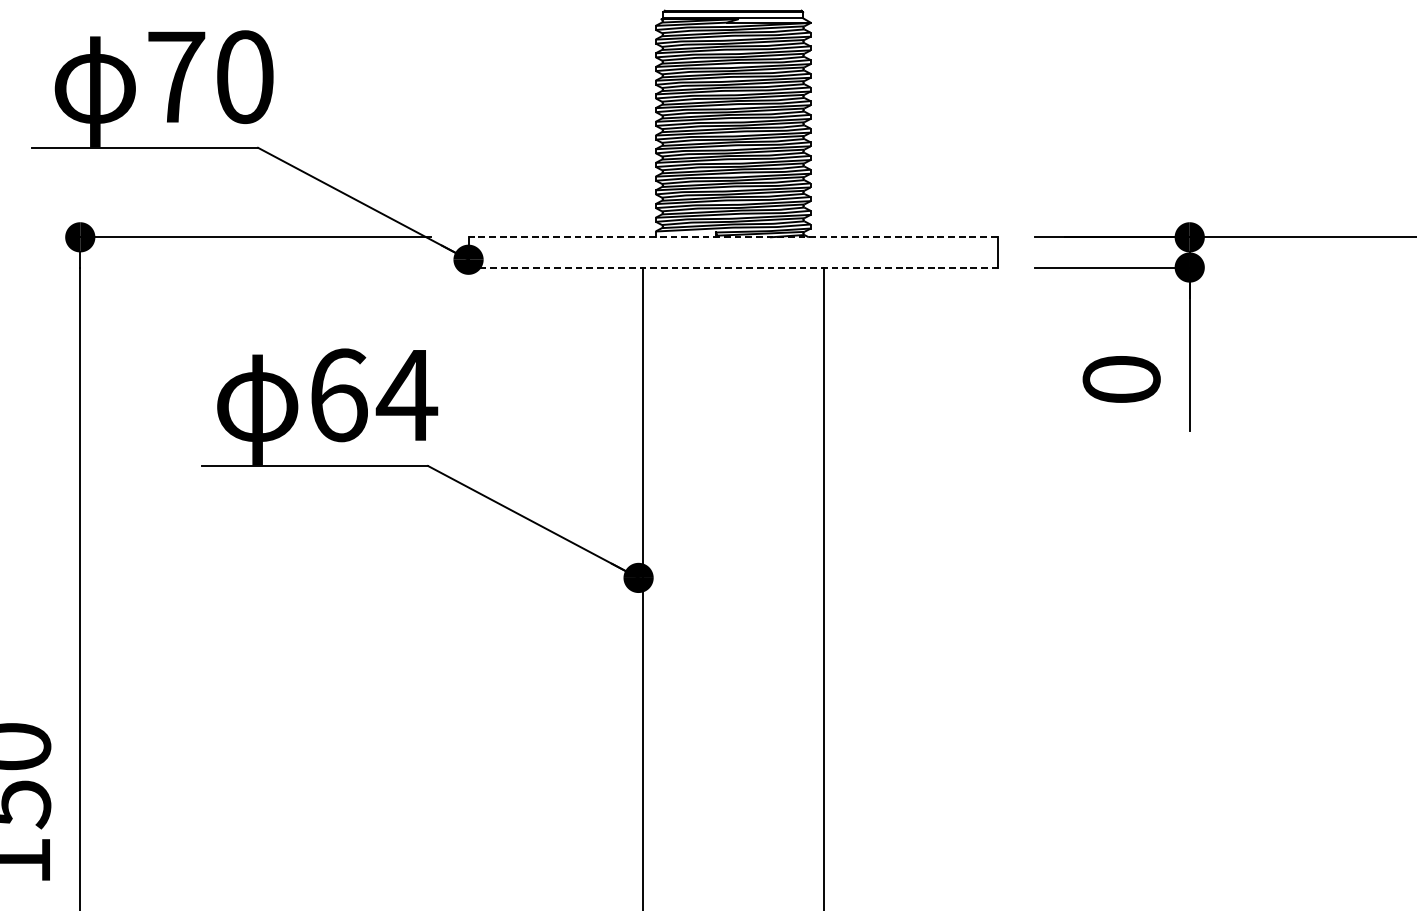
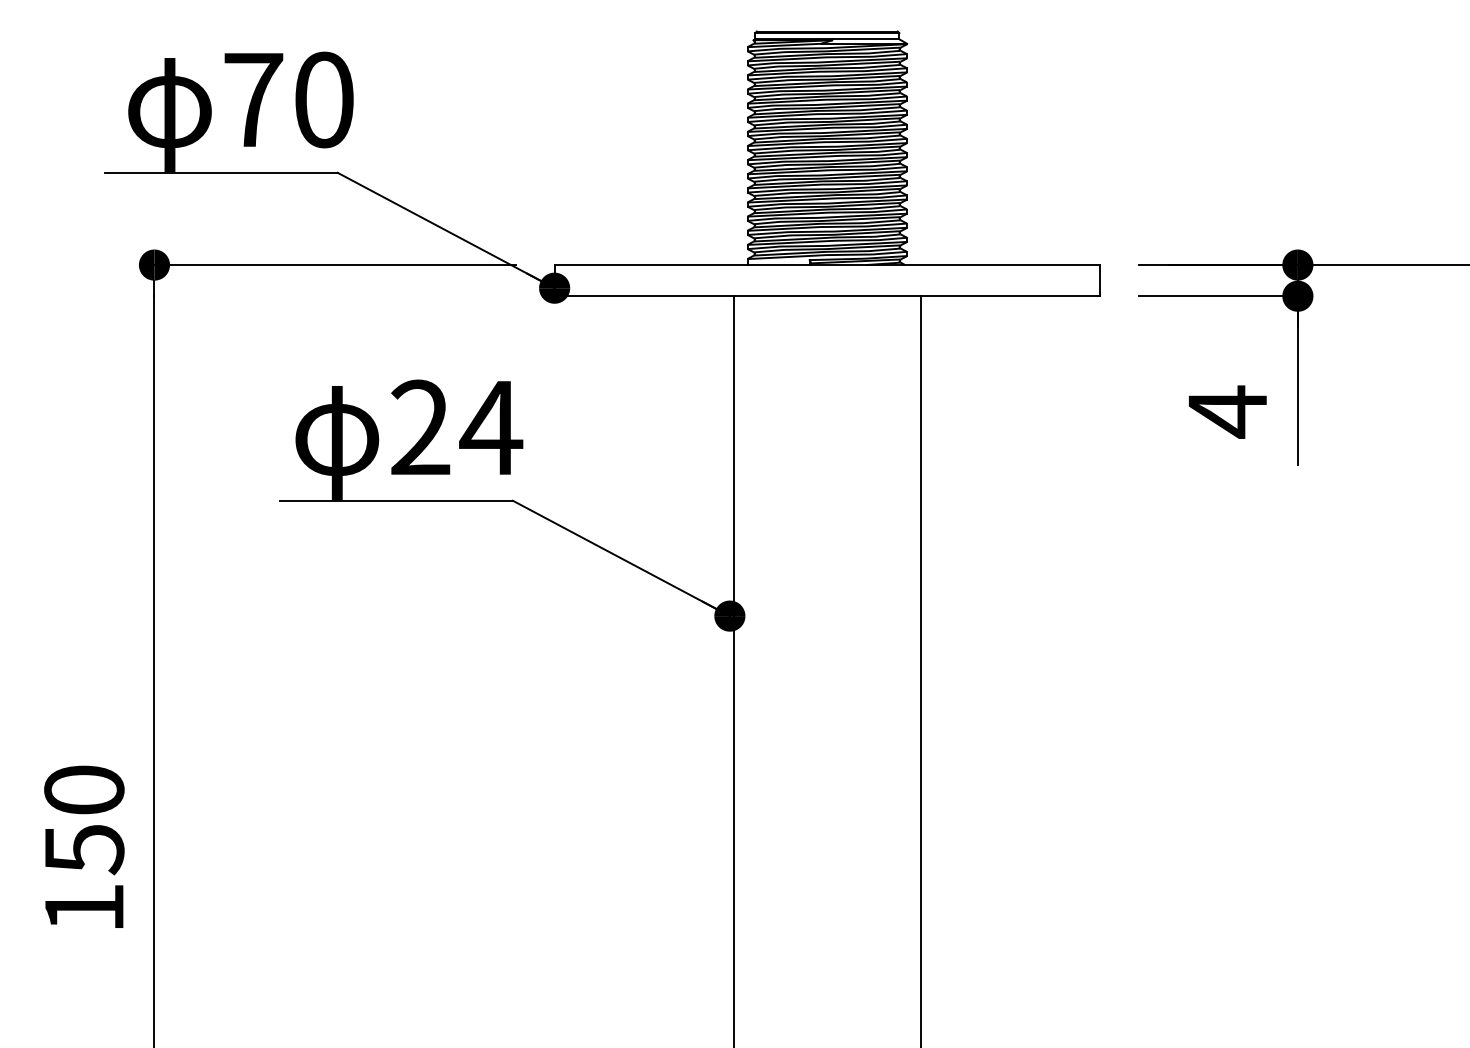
line: (732, 237) -> (826, 265), dashed -> solid
line: (733, 267) -> (827, 296), dashed -> solid
text: (1121, 379) -> (1227, 411), 0 -> 4
text: (338, 394) -> (420, 427), 64 -> 24

